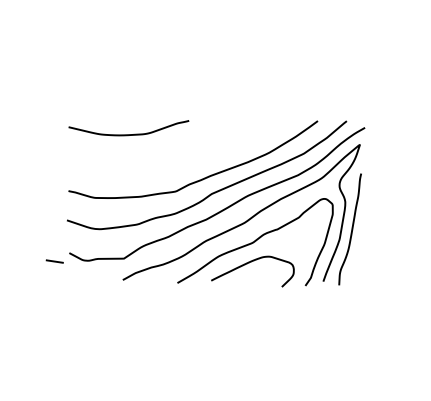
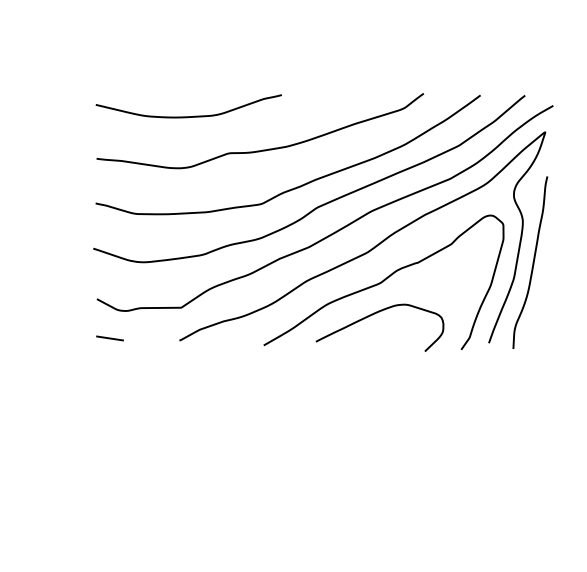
curve: (177, 155) -> (263, 148), added
line: (54, 261) -> (109, 338), moved

